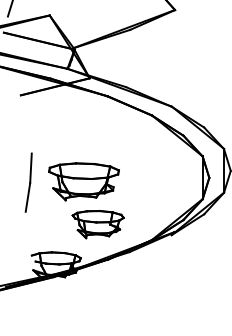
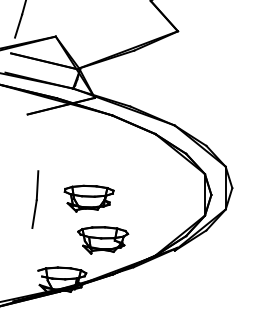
part: (83, 181) -> (88, 198), size x0.71

